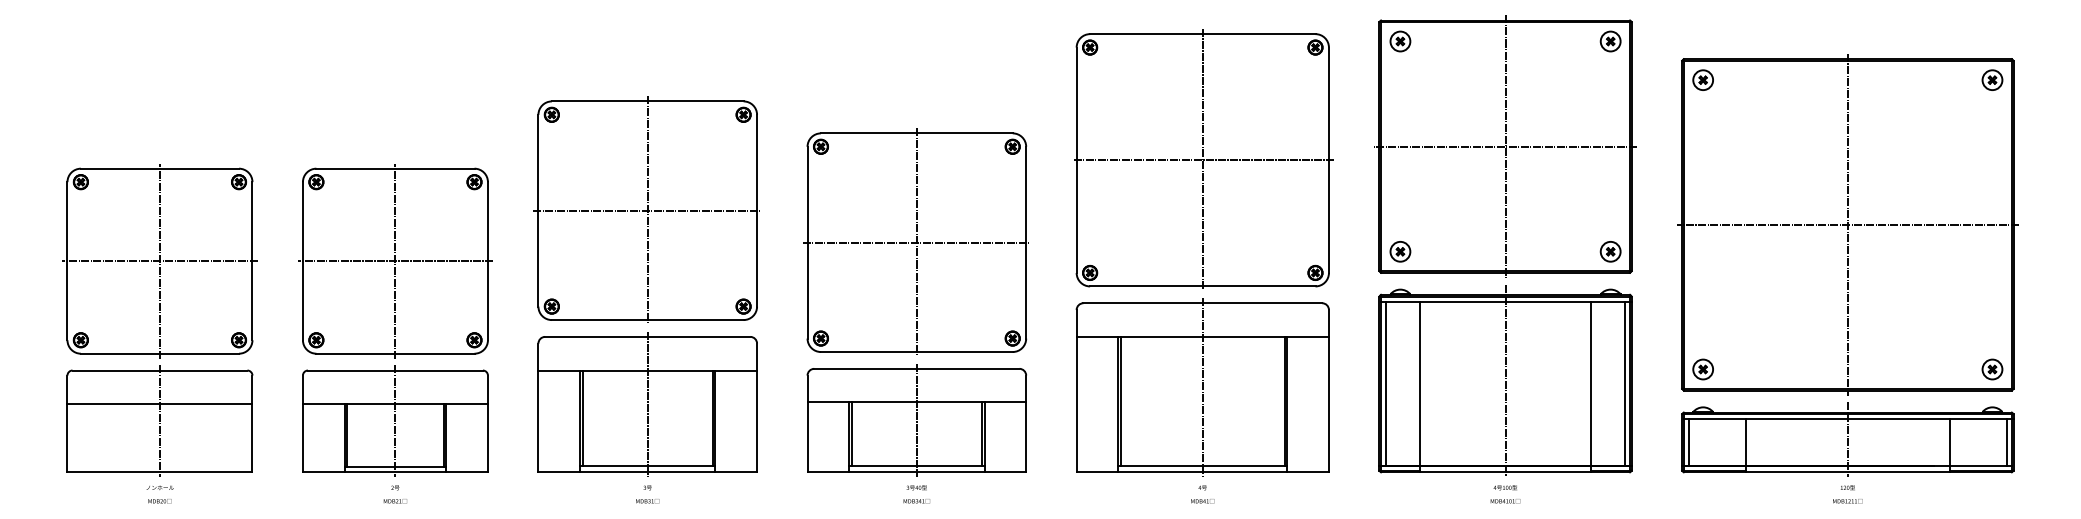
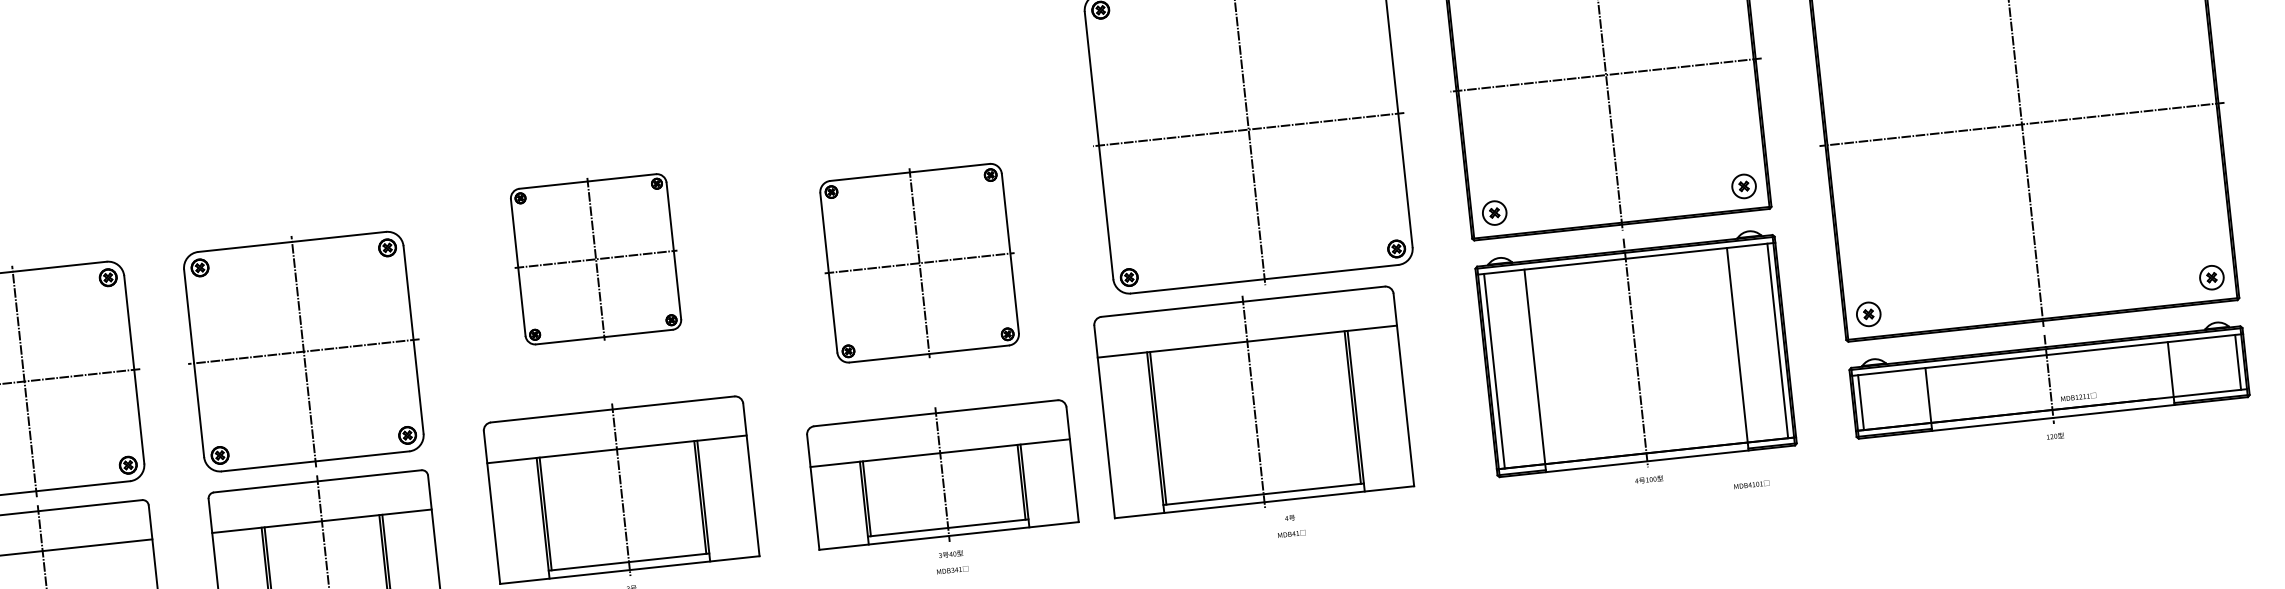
part: (646, 209) -> (595, 258), size x0.6
part: (915, 241) -> (918, 262), size x0.7
part: (1202, 387) -> (1253, 401), moved
text: (1505, 501) -> (1751, 485), moved
text: (1847, 501) -> (2078, 397), moved

